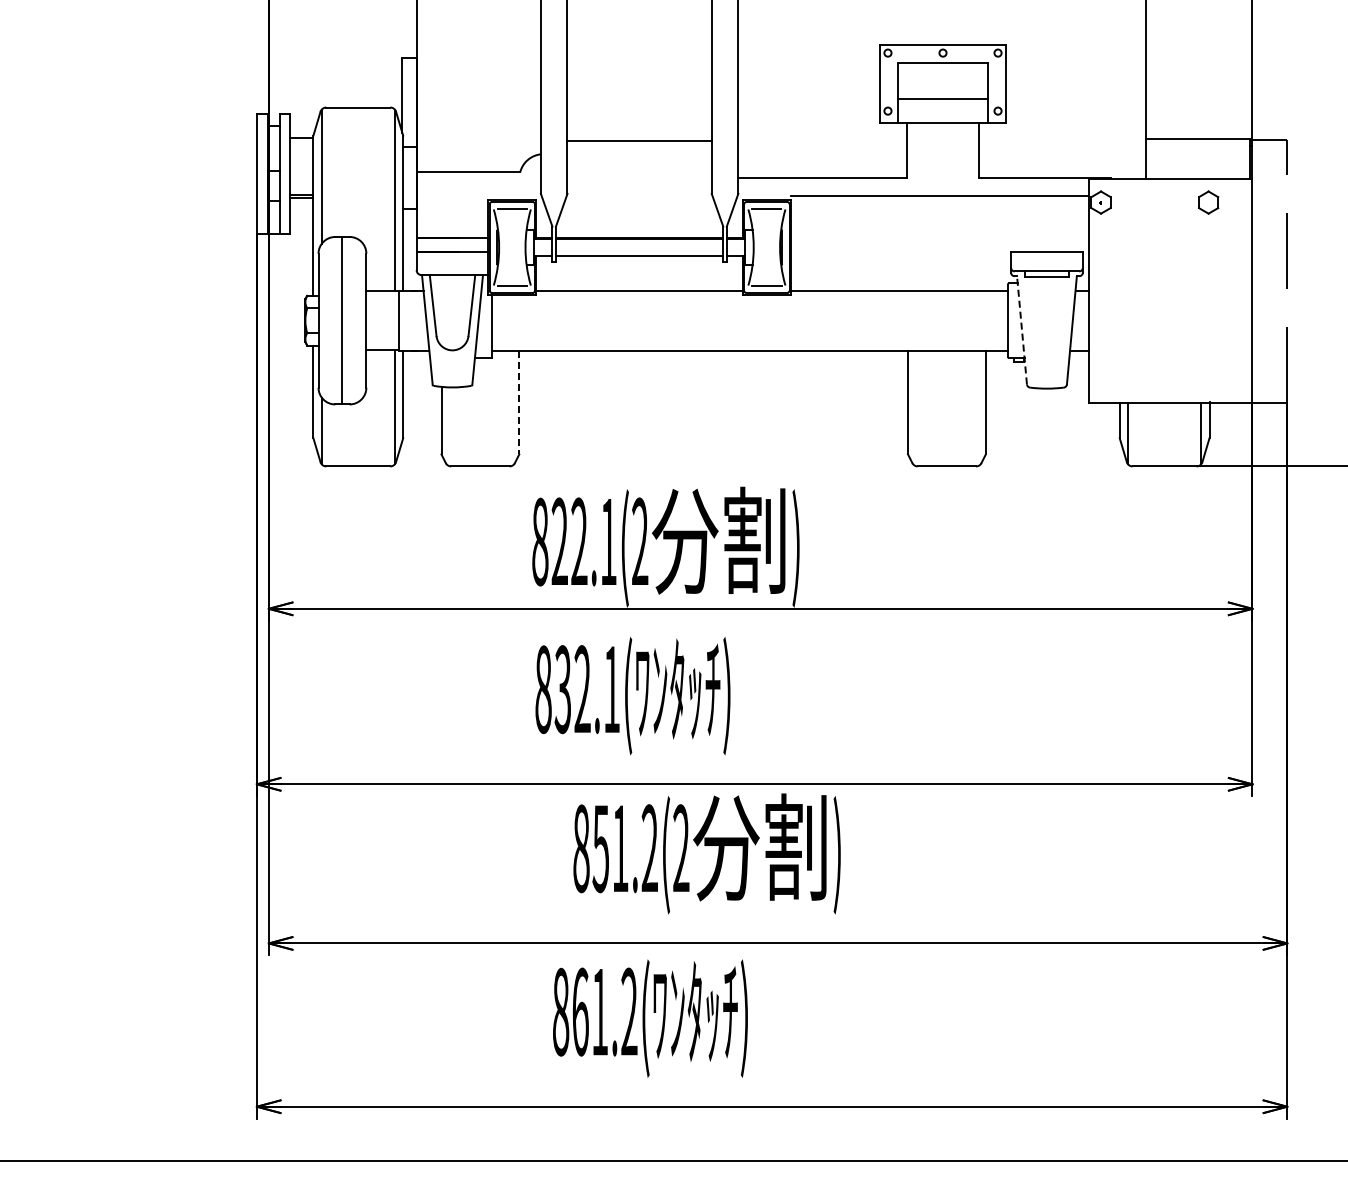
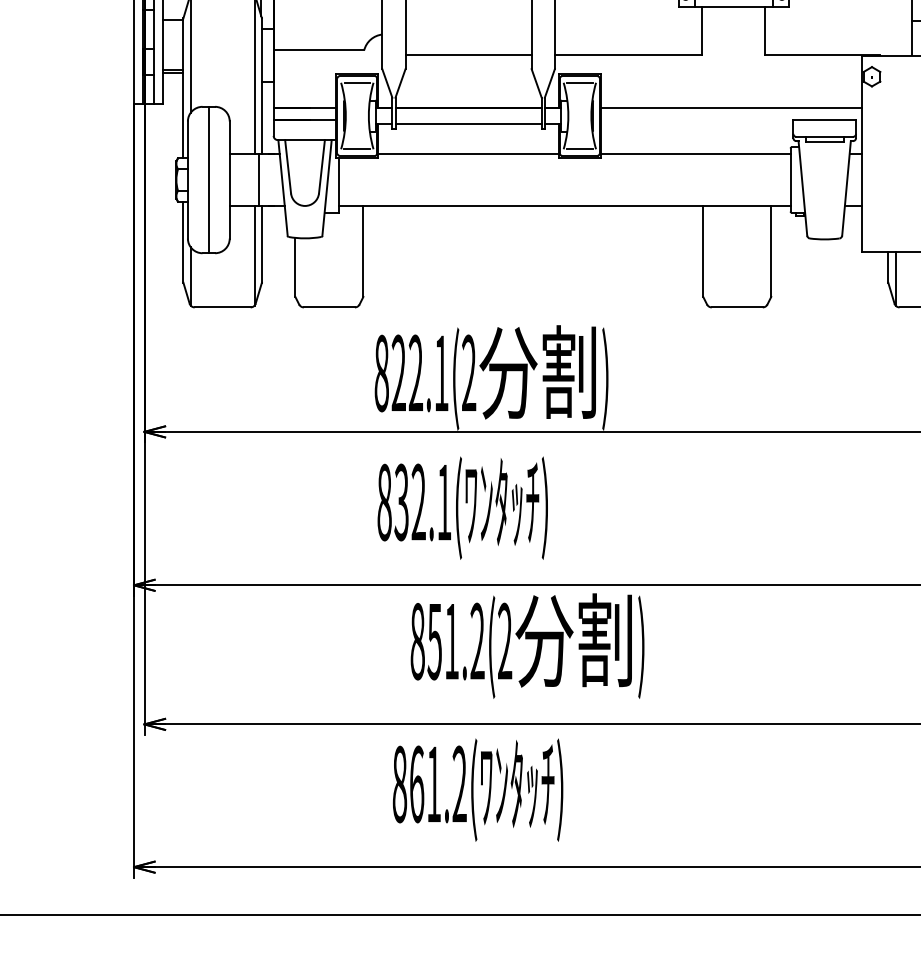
line: (639, 141) -> (468, 55), moved
line: (939, 195) -> (730, 107), moved
line: (1021, 329) -> (802, 187), dashed -> solid
line: (519, 402) -> (363, 251), dashed -> solid

